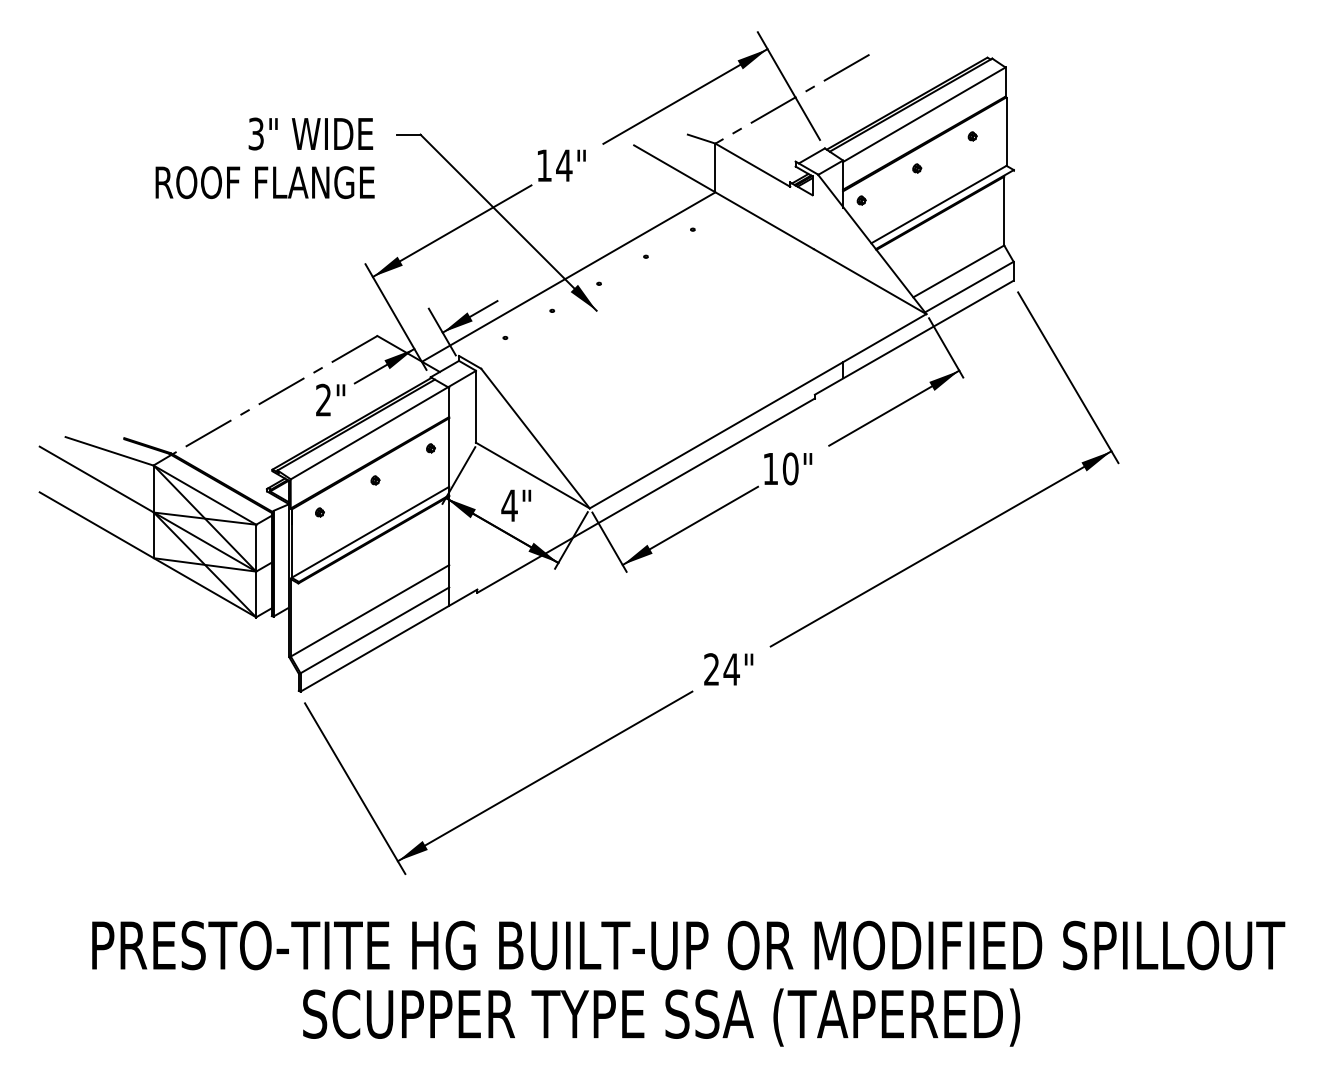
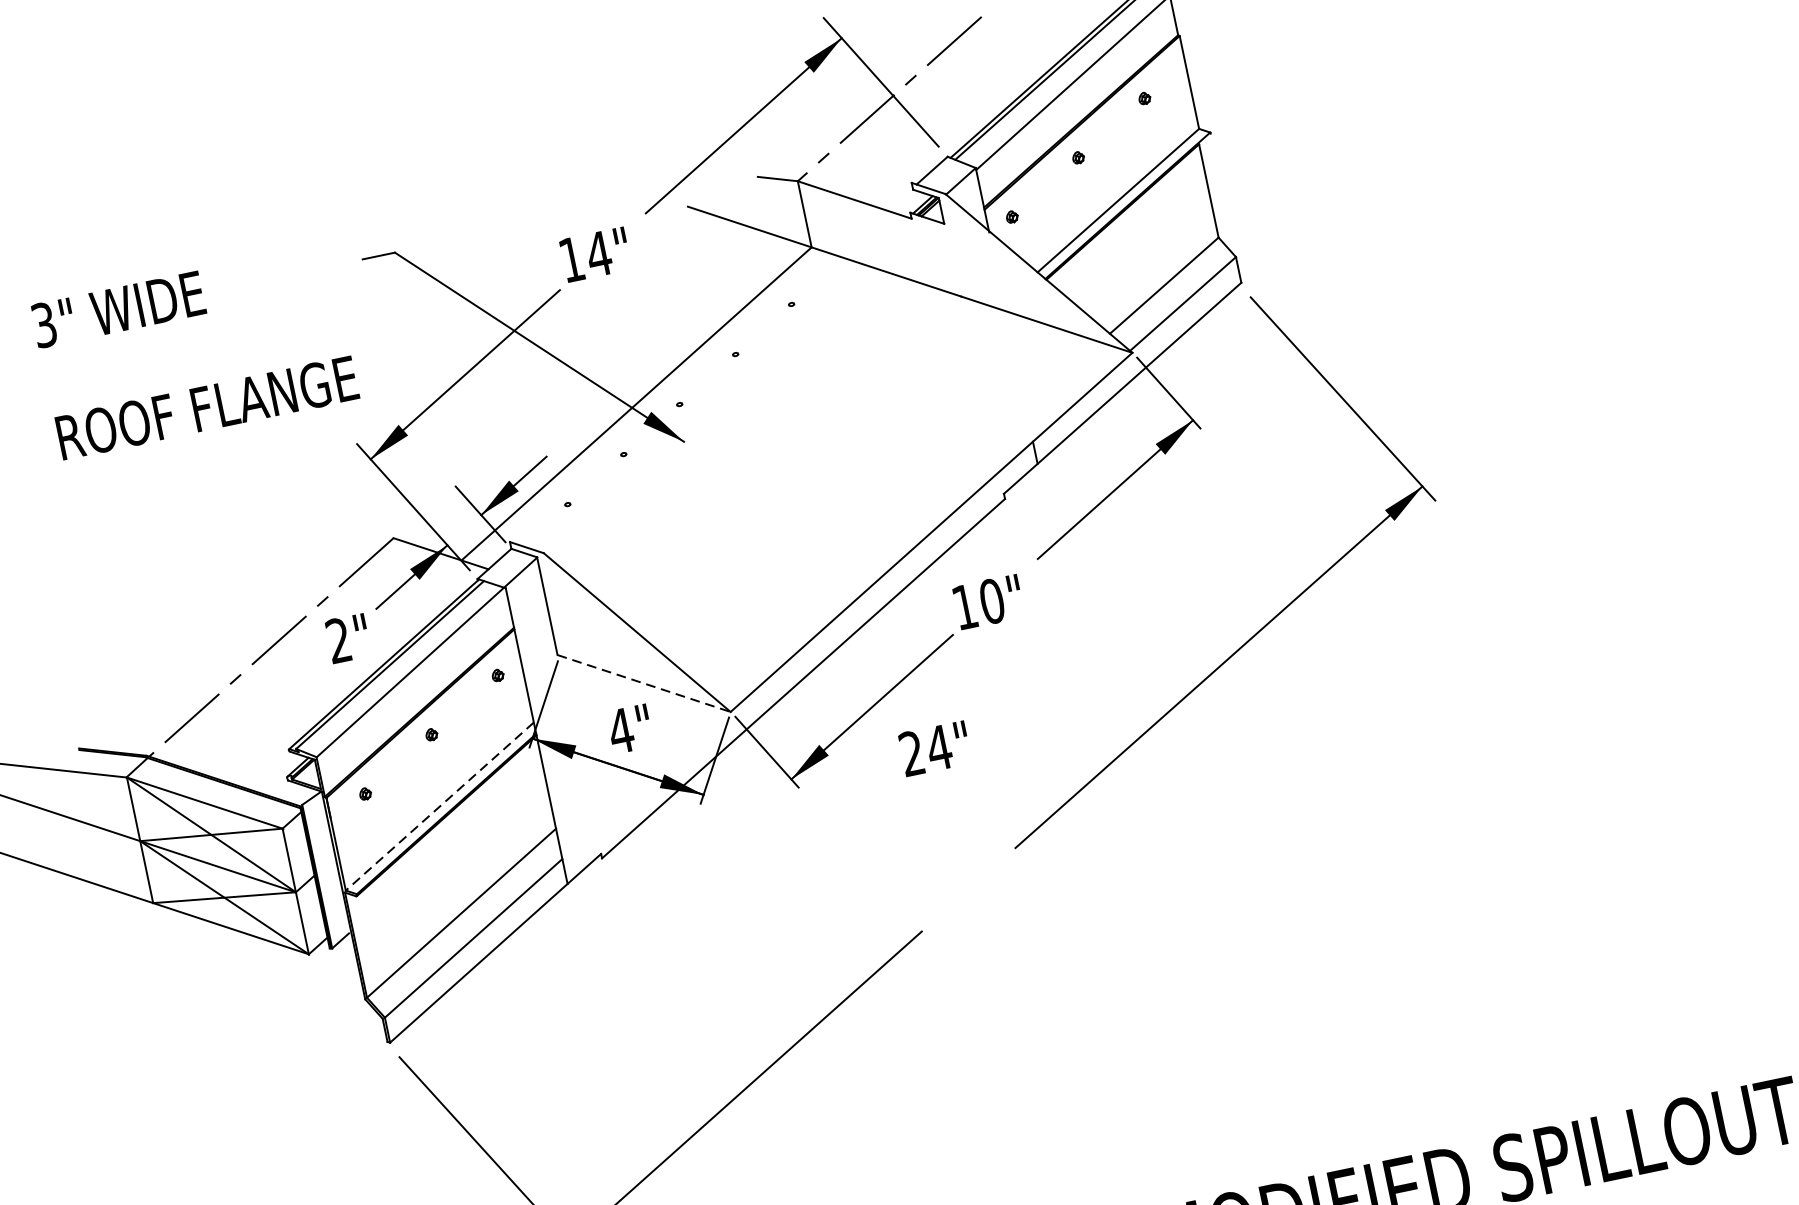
text: (310, 133) -> (117, 308), moved
text: (264, 182) -> (206, 408), moved
line: (532, 475) -> (643, 683), solid -> dashed
line: (370, 532) -> (439, 806), solid -> dashed
text: (728, 669) -> (934, 748), moved

